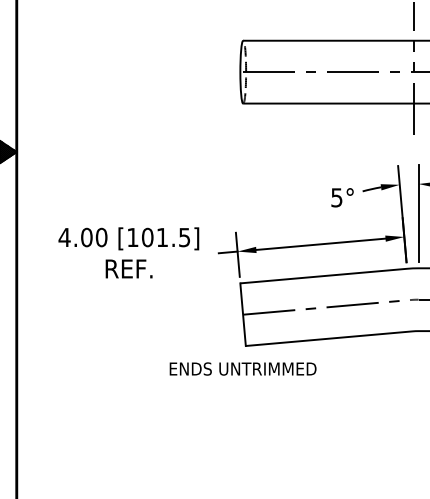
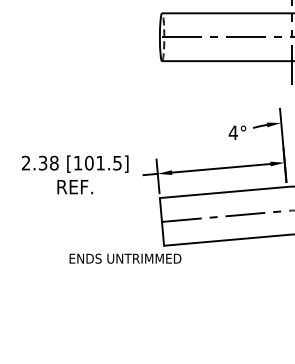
text: (336, 197) -> (233, 132), 5° -> 4°
text: (82, 237) -> (39, 163), 4.00 -> 2.38
text: (242, 368) -> (125, 258), moved

